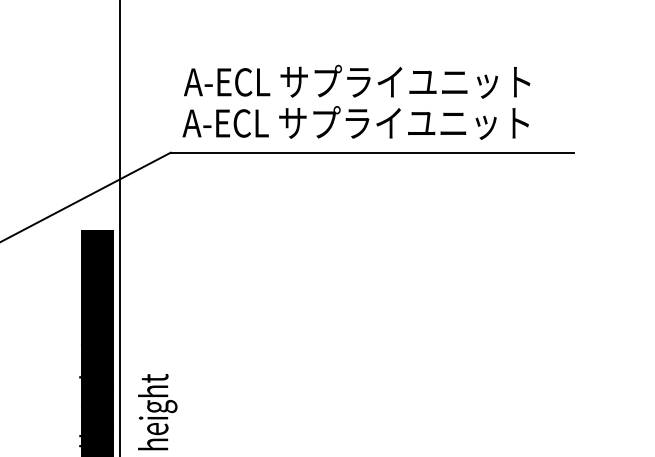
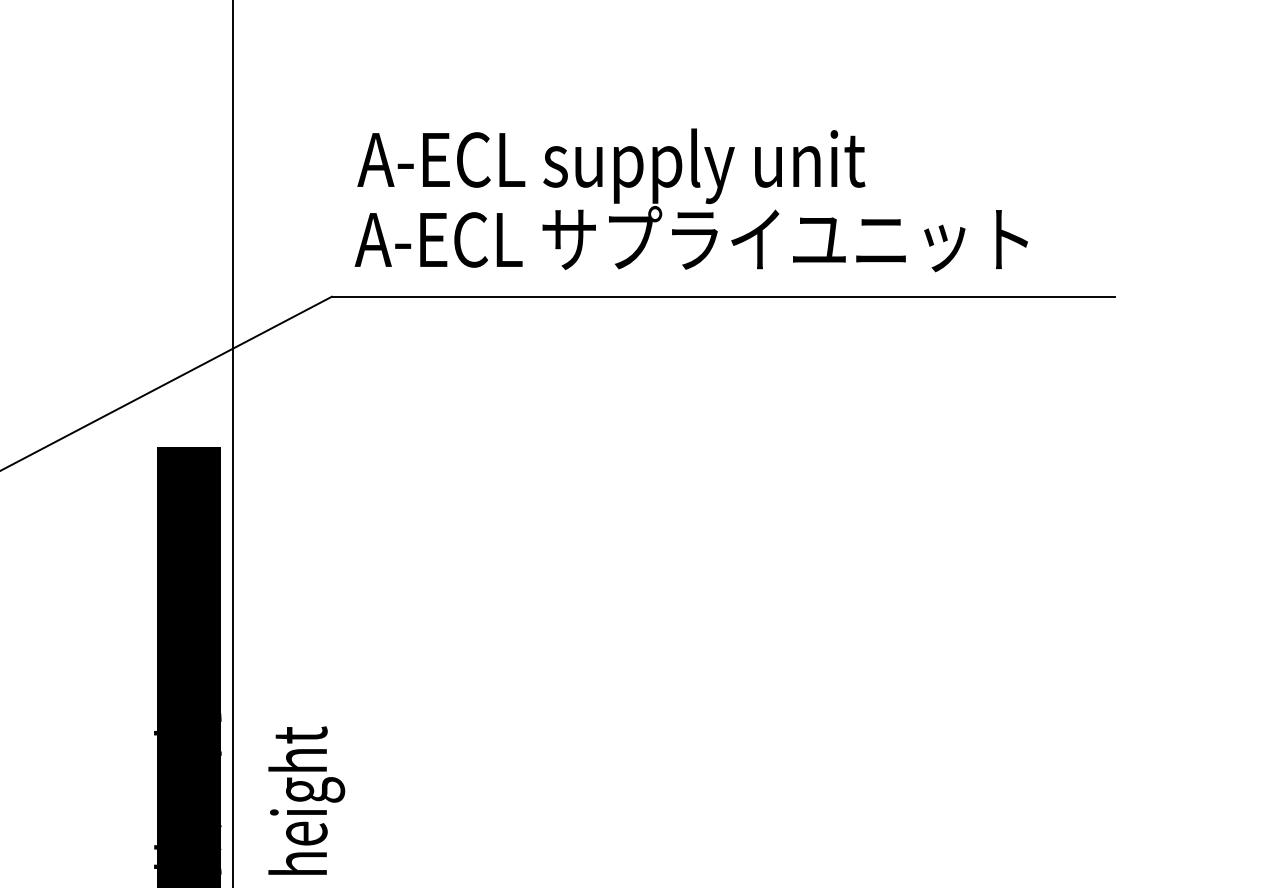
text: (404, 84) -> (786, 164), A-ECL サプライユニット -> A-ECL supply unit

